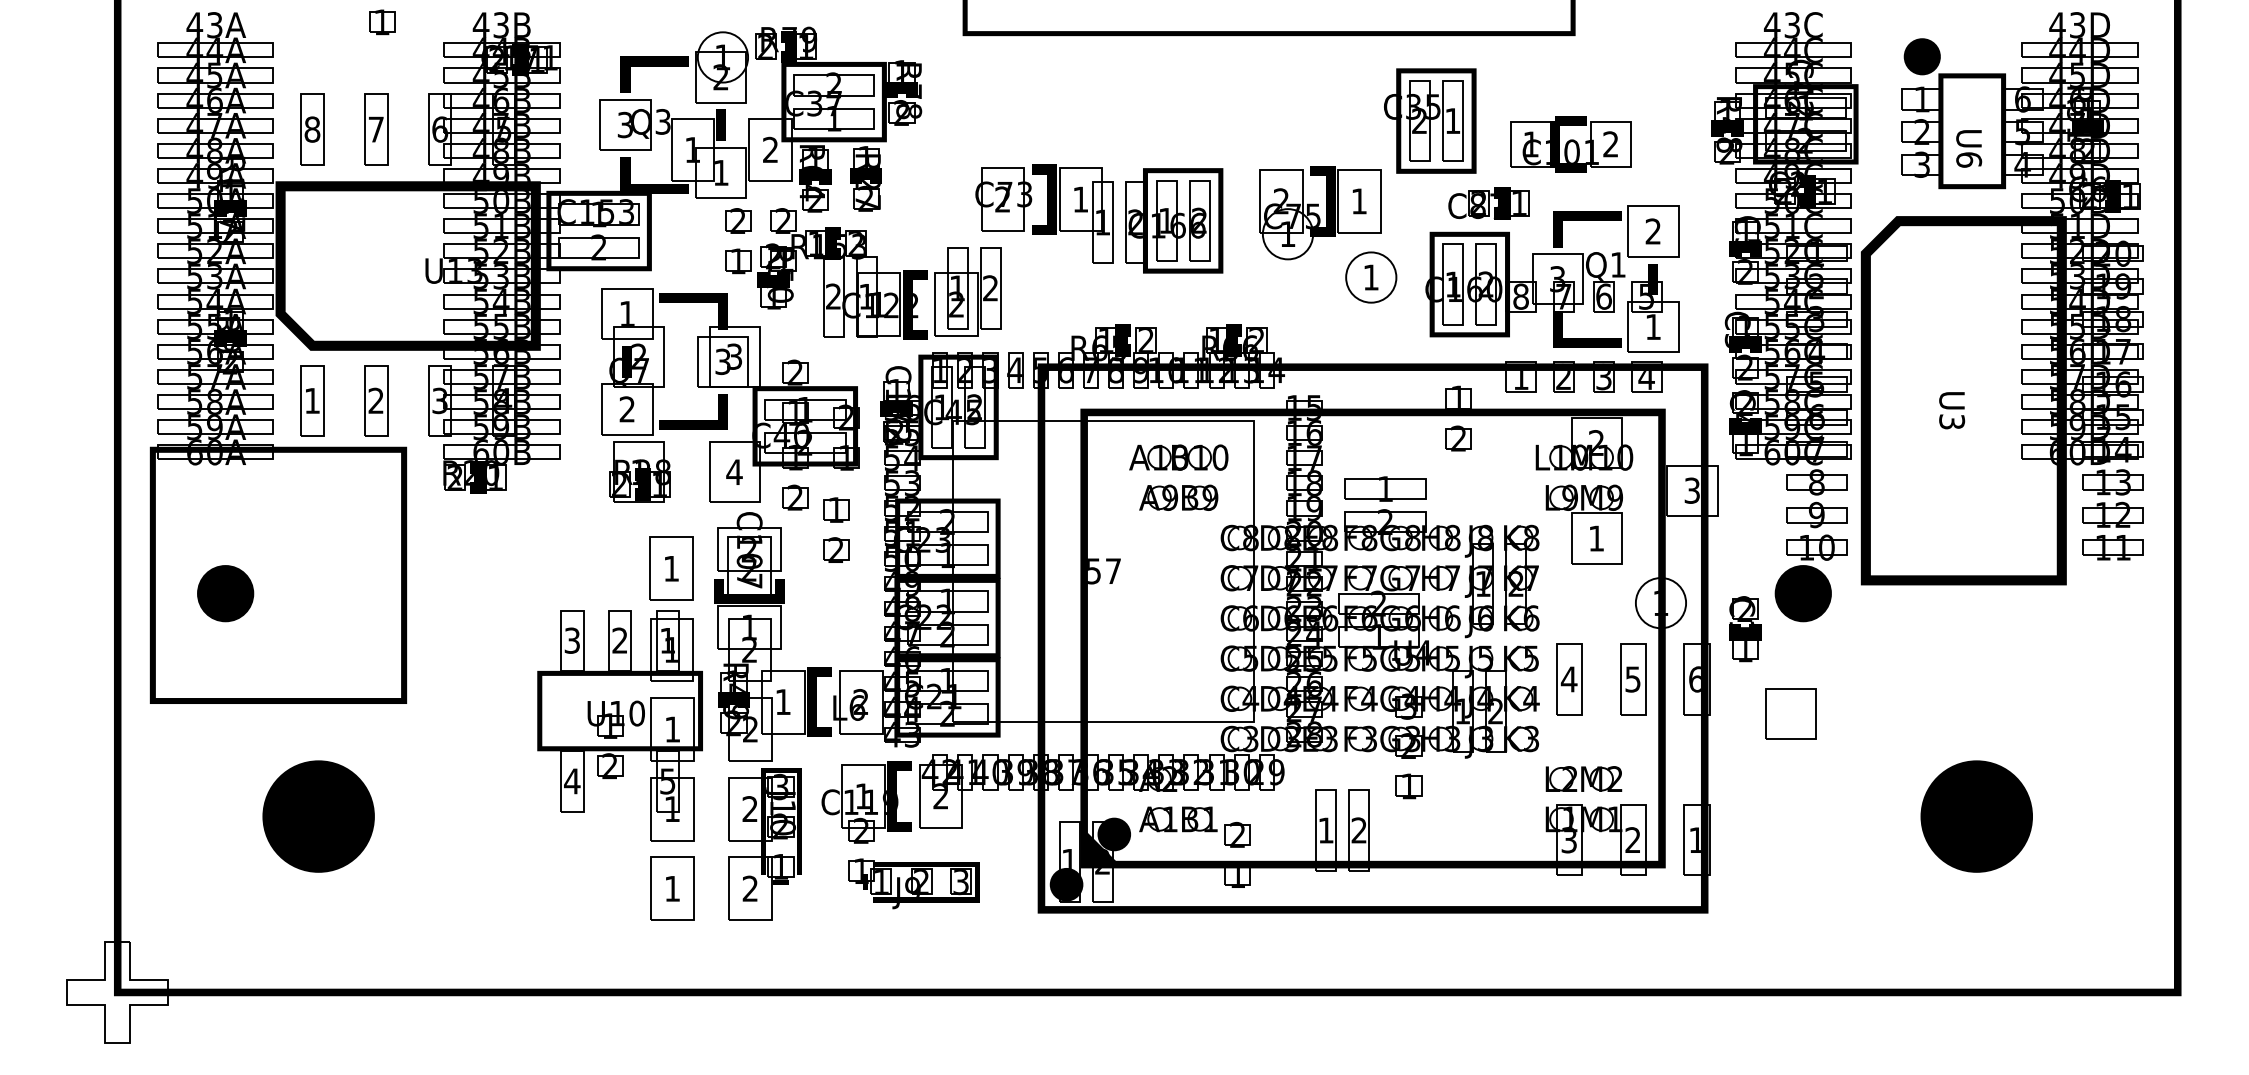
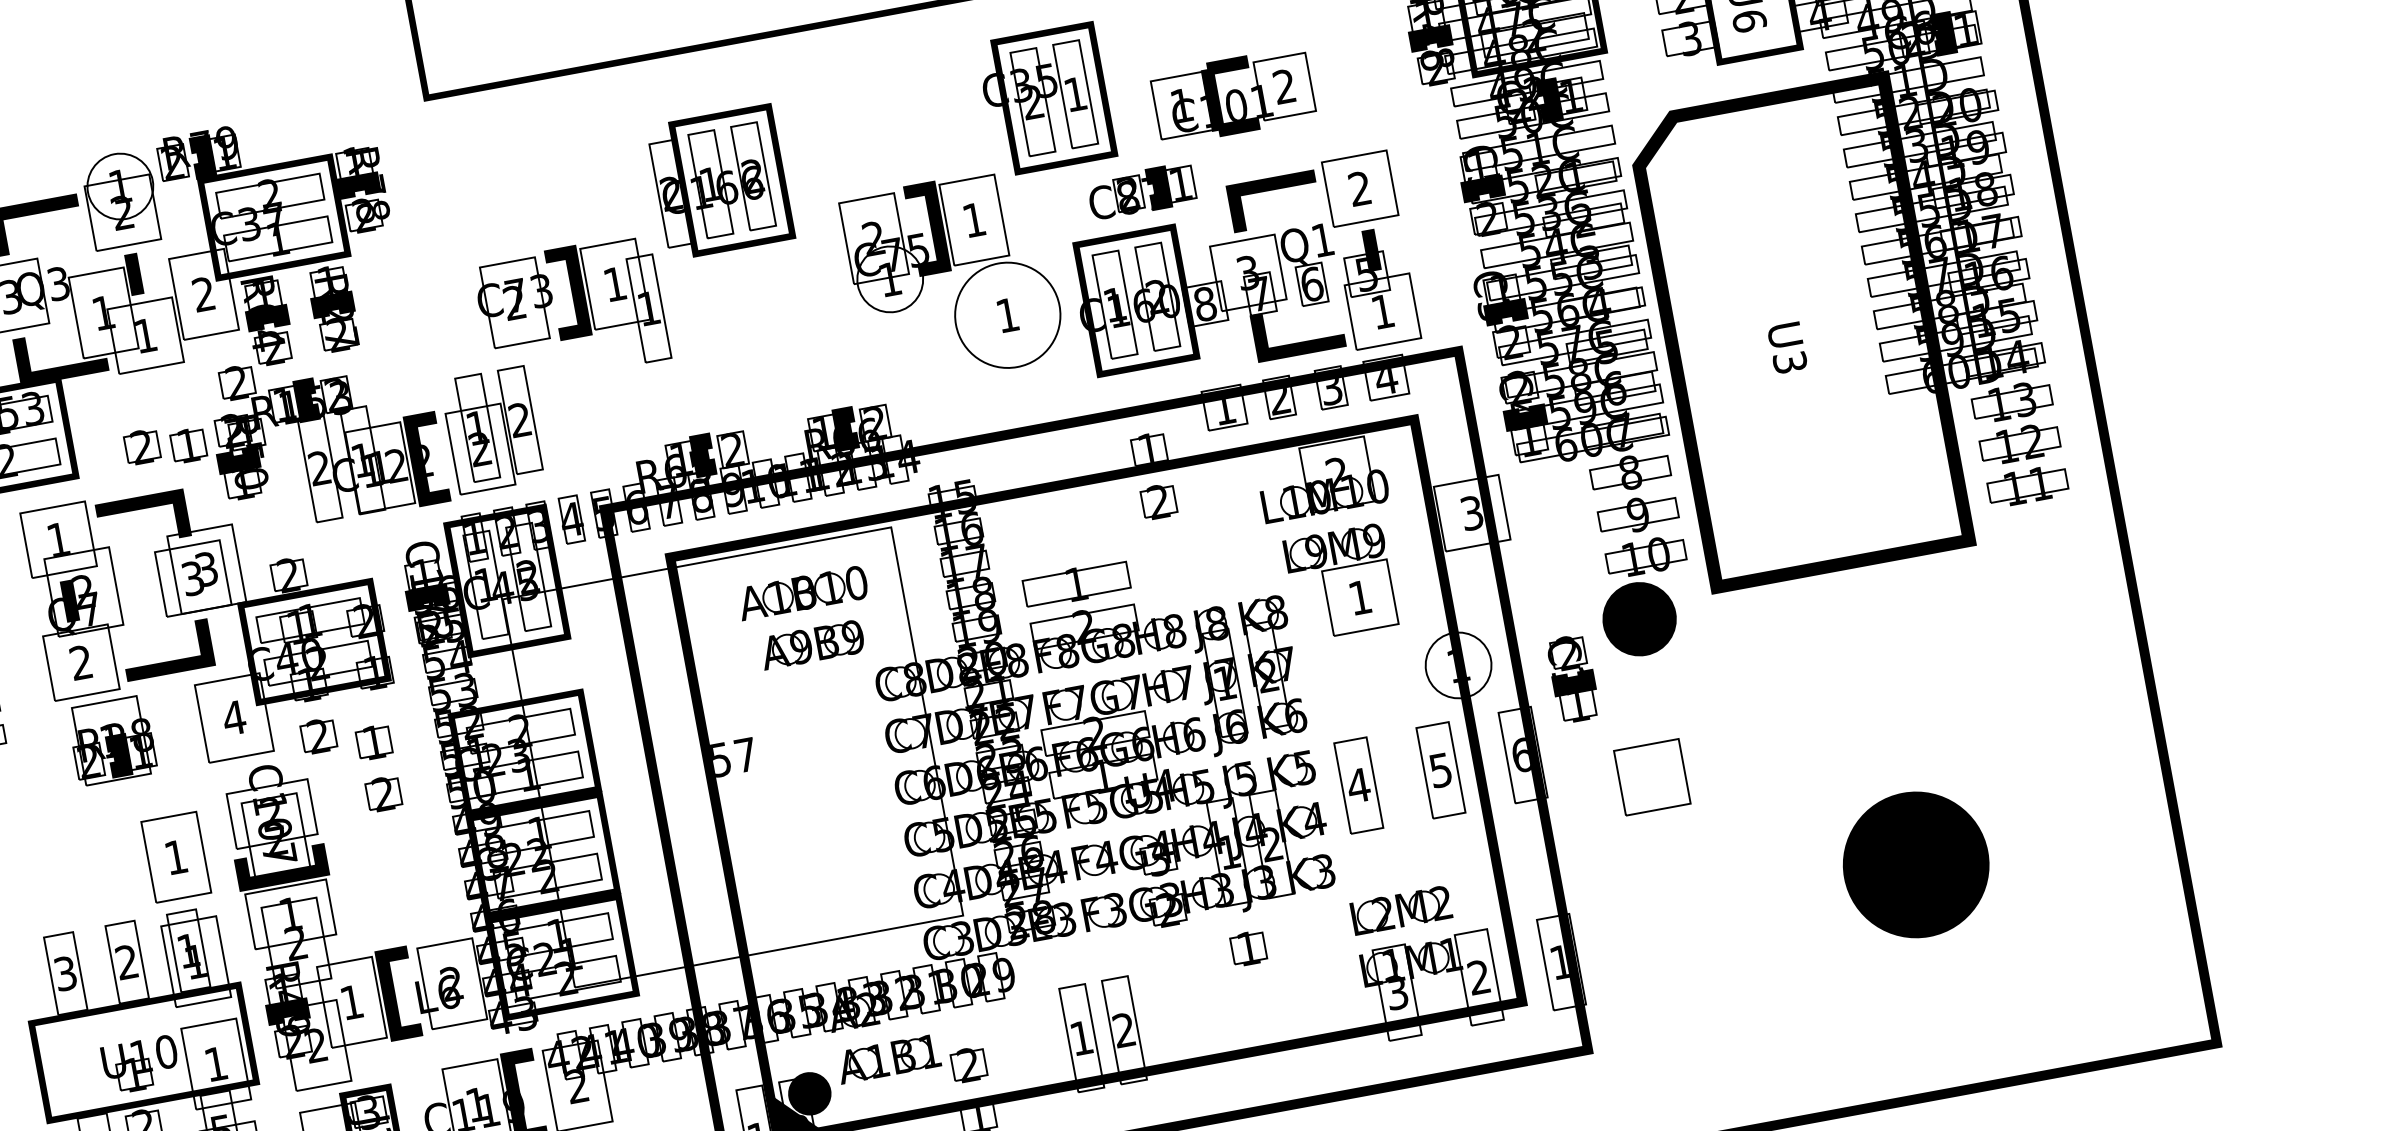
part: (738, 220) -> (142, 446), moved
part: (1174, 220) -> (720, 181), moved
circle: (1371, 277) -> (1008, 315), size x1.6
part: (1408, 786) -> (1248, 948), moved

